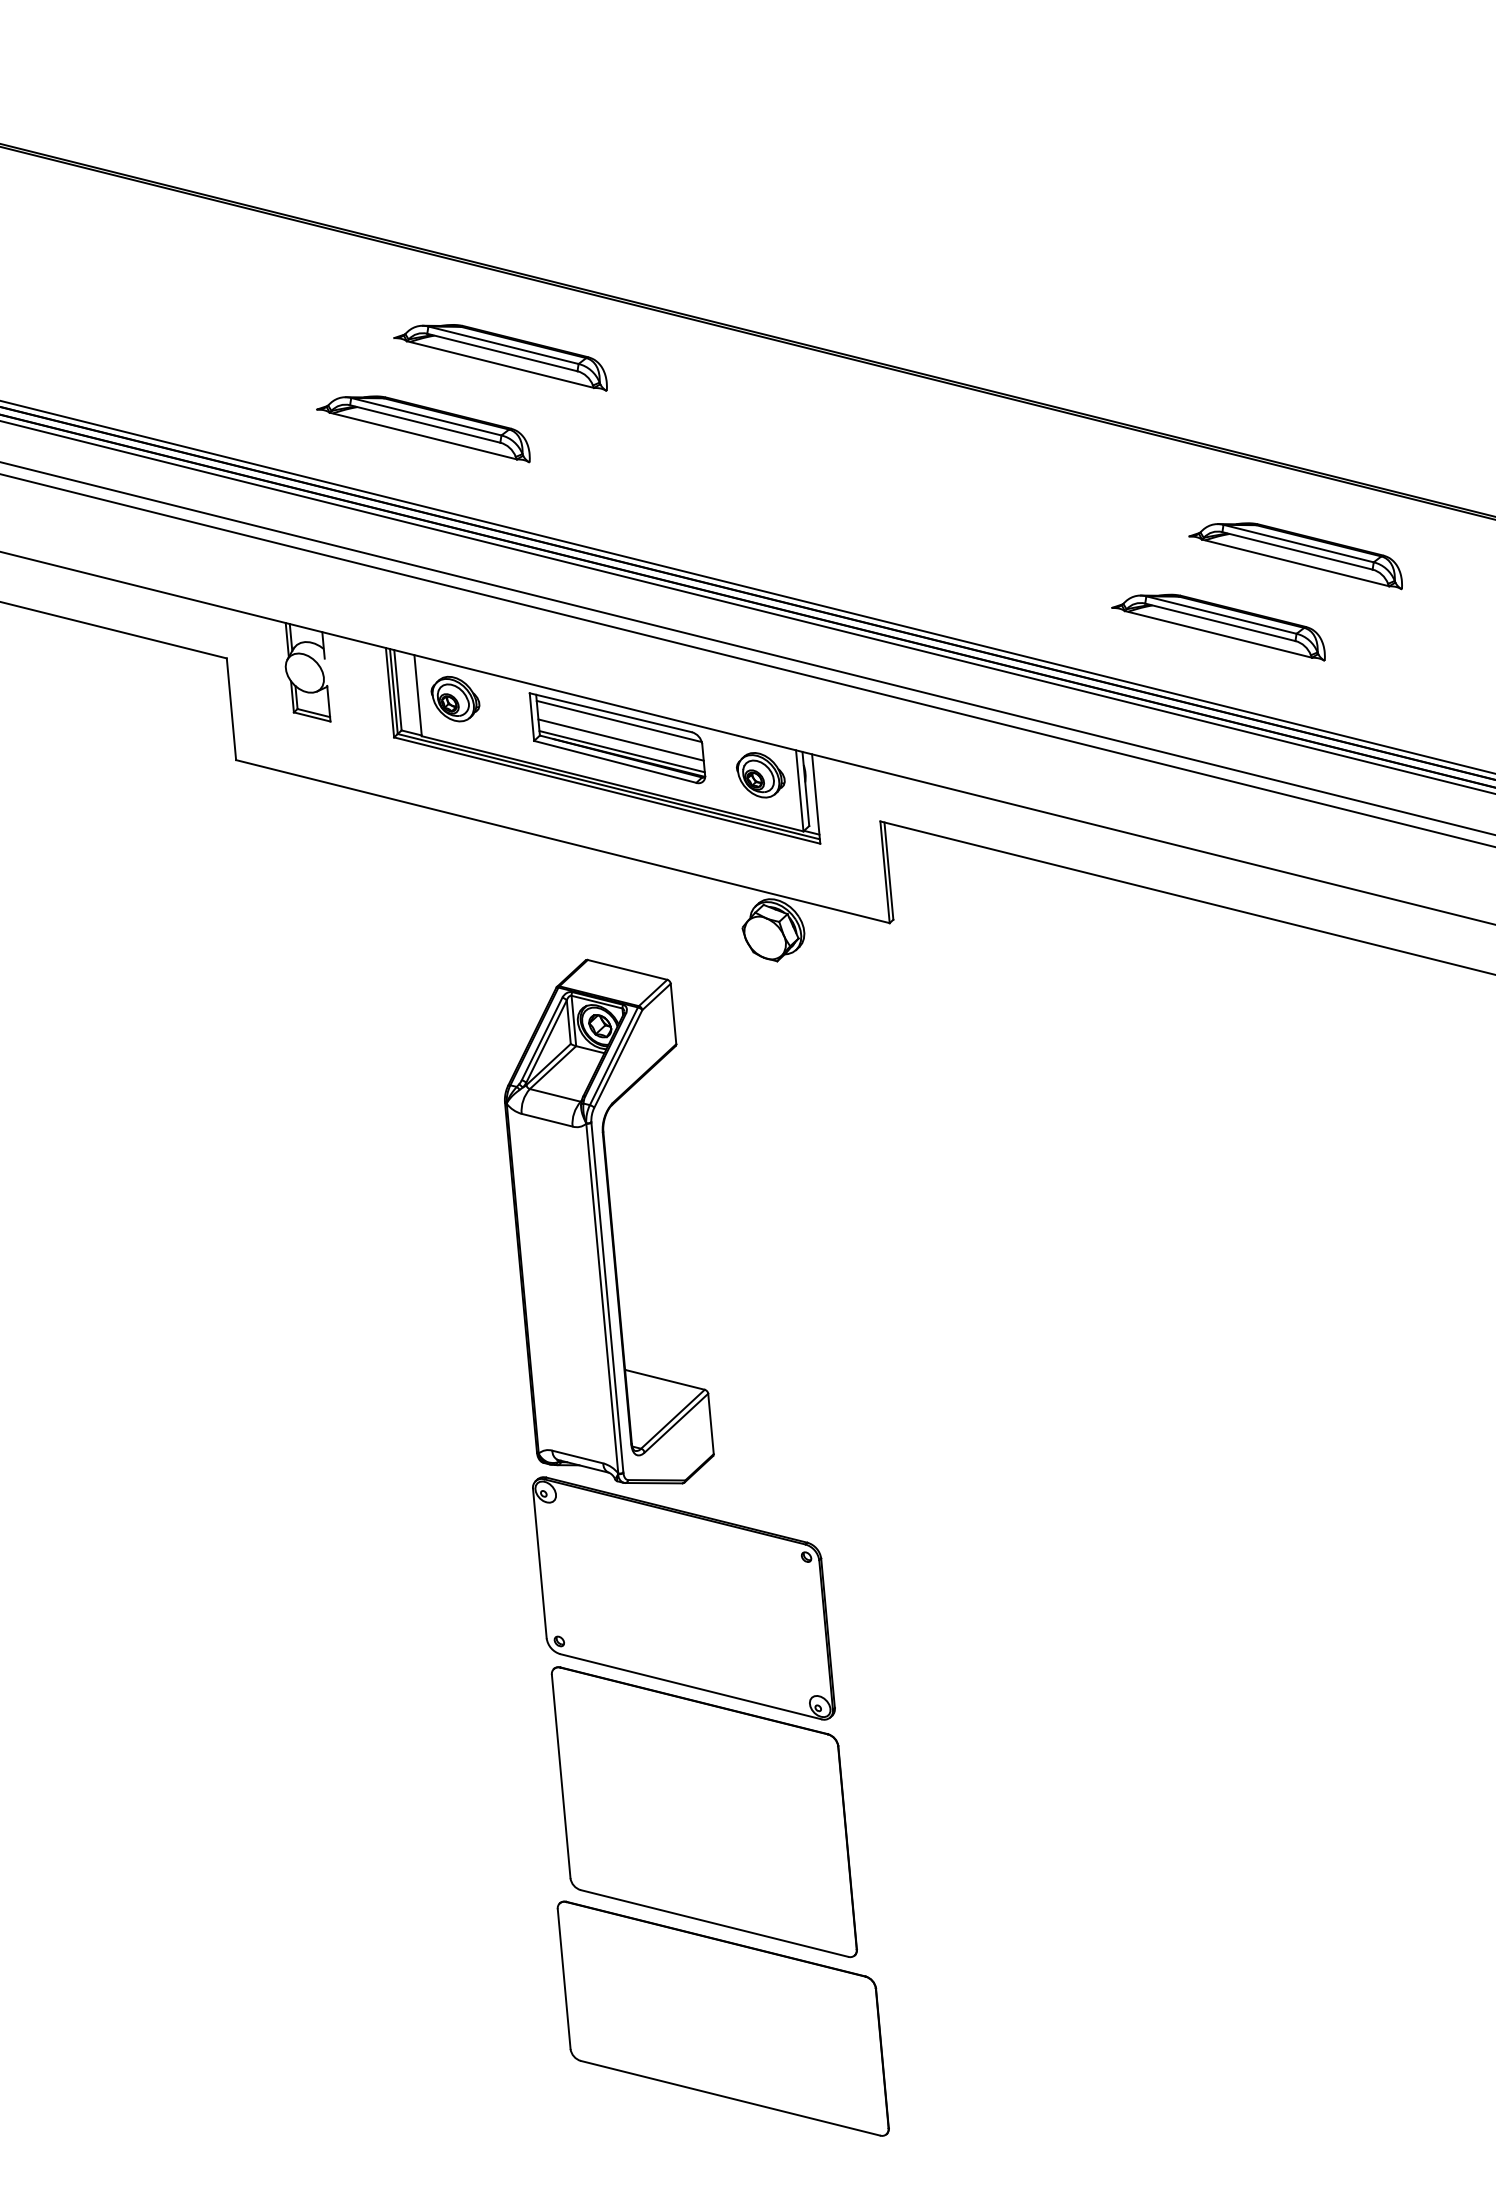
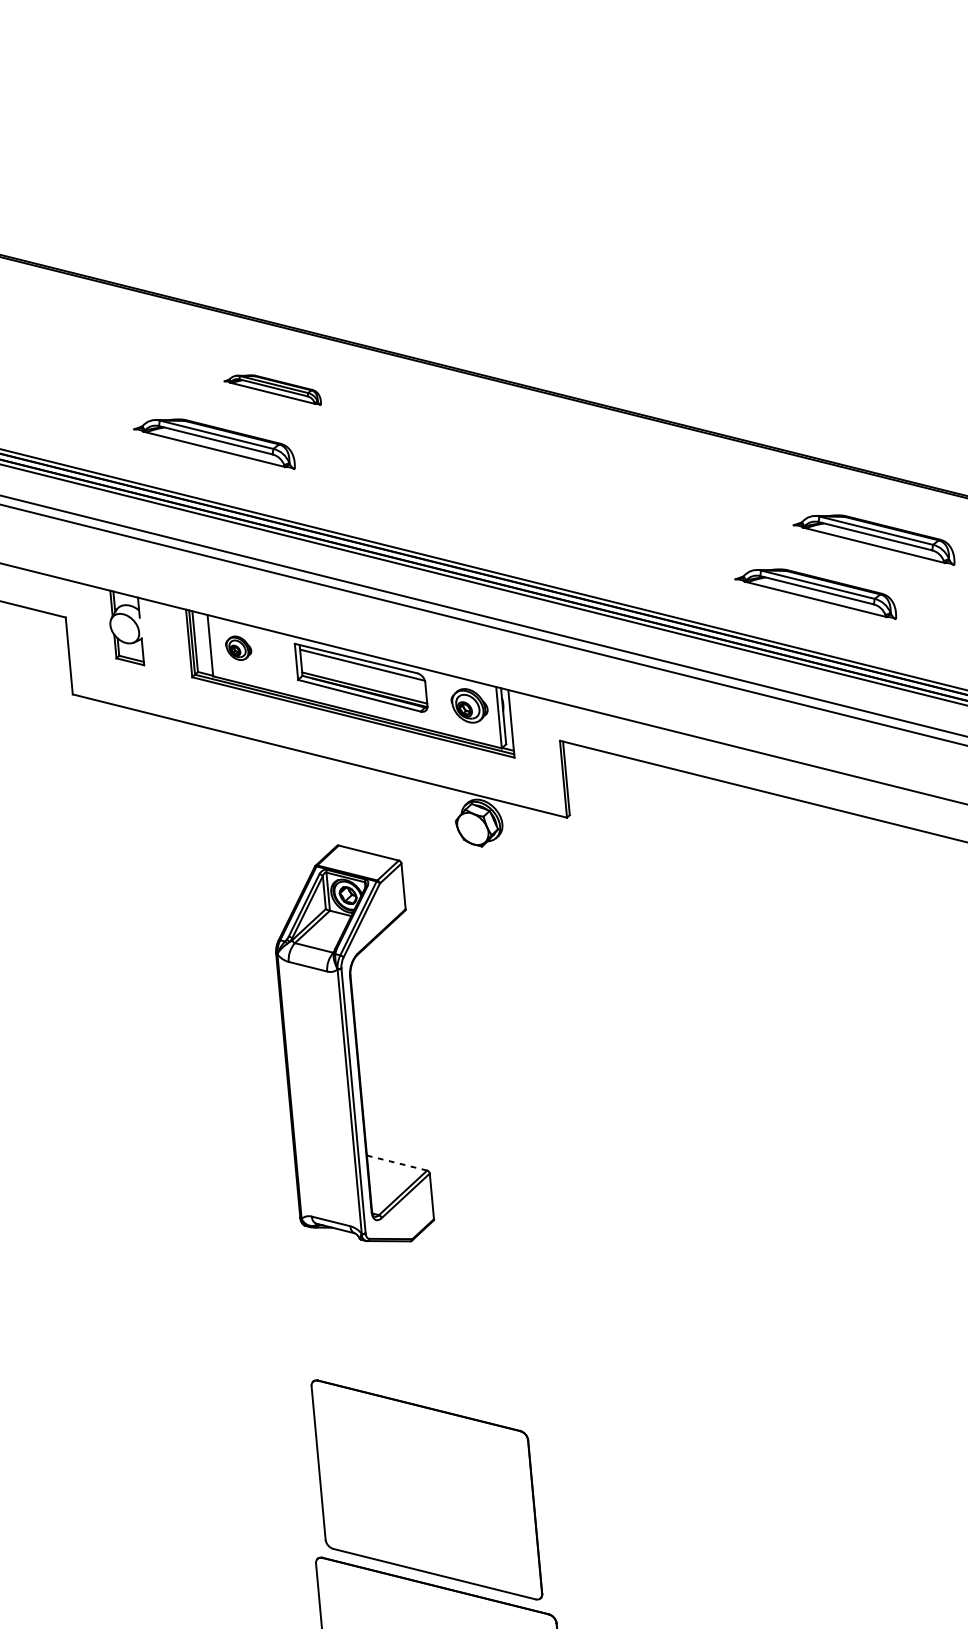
part: (500, 357) -> (272, 389), size x0.6
part: (455, 698) -> (238, 647), size x0.7
line: (620, 739) -> (363, 678), removed
line: (665, 1379) -> (397, 1162), solid -> dashed
part: (683, 1598) -> (411, 1328), removed

